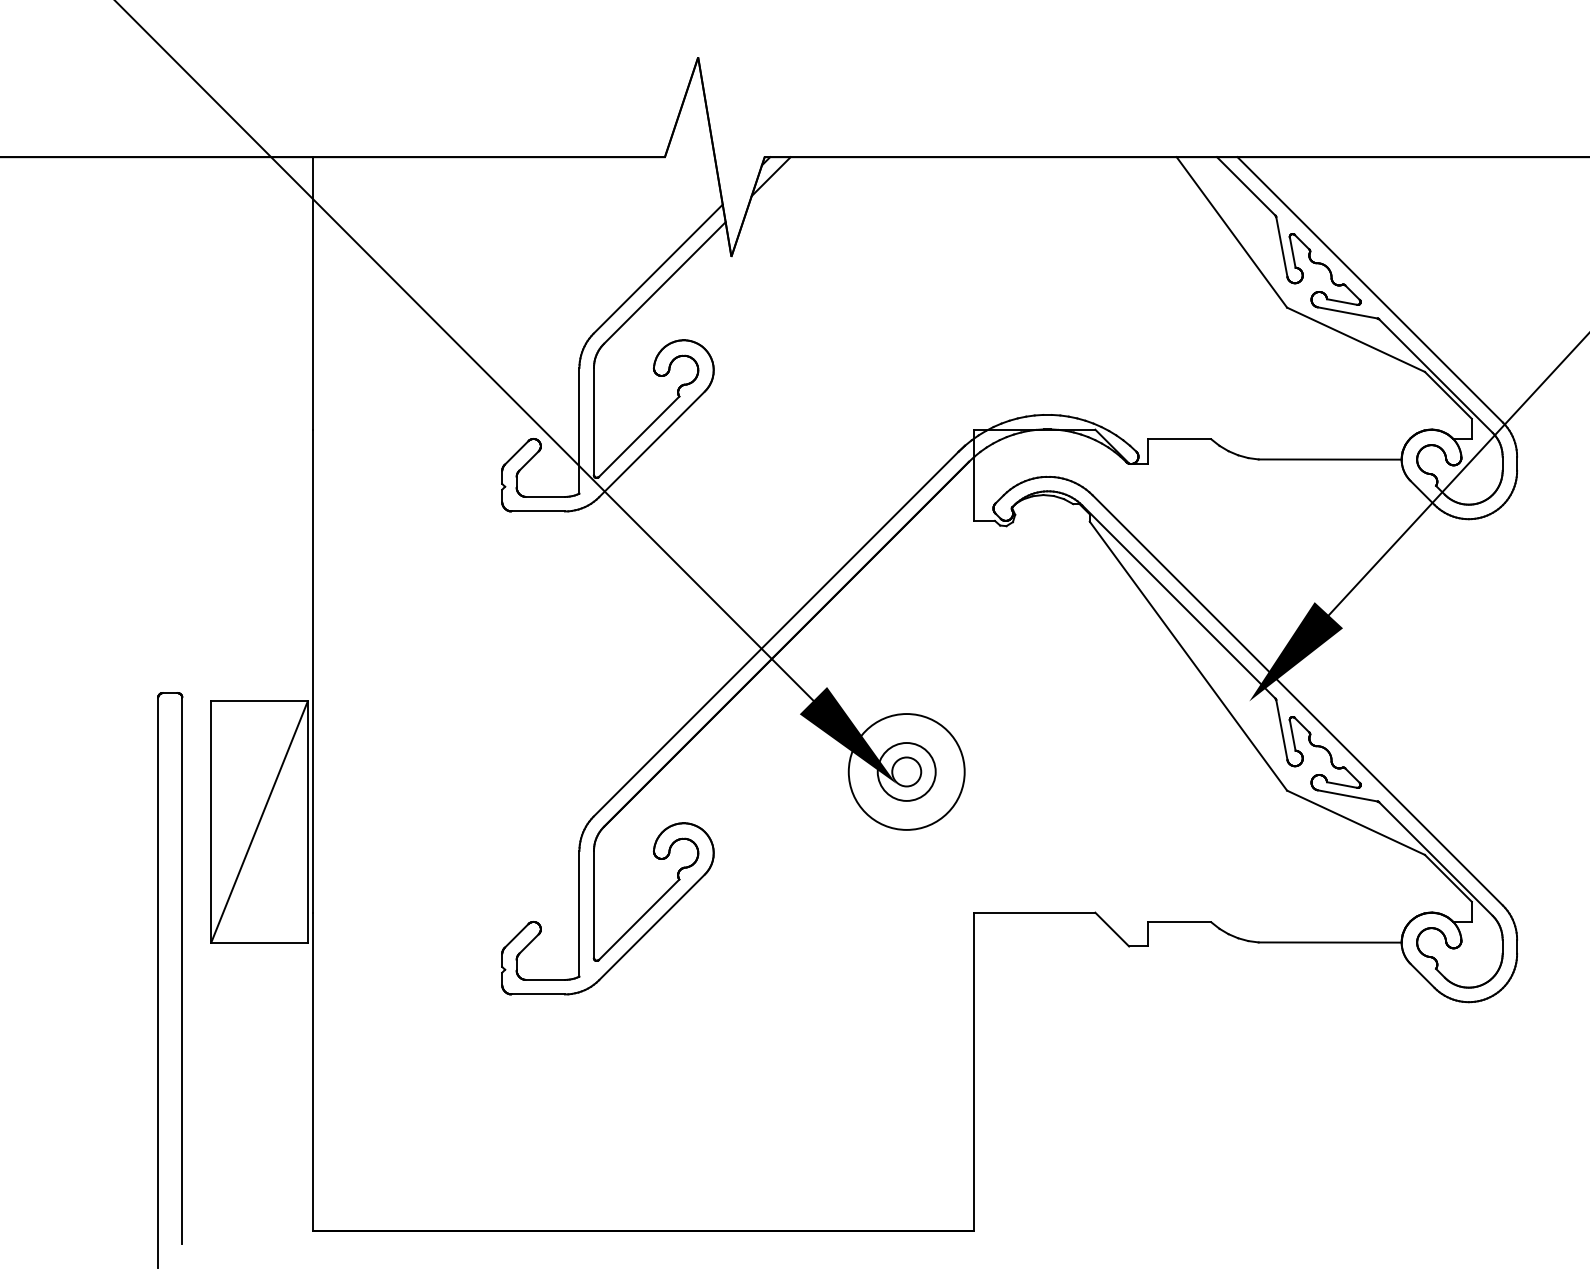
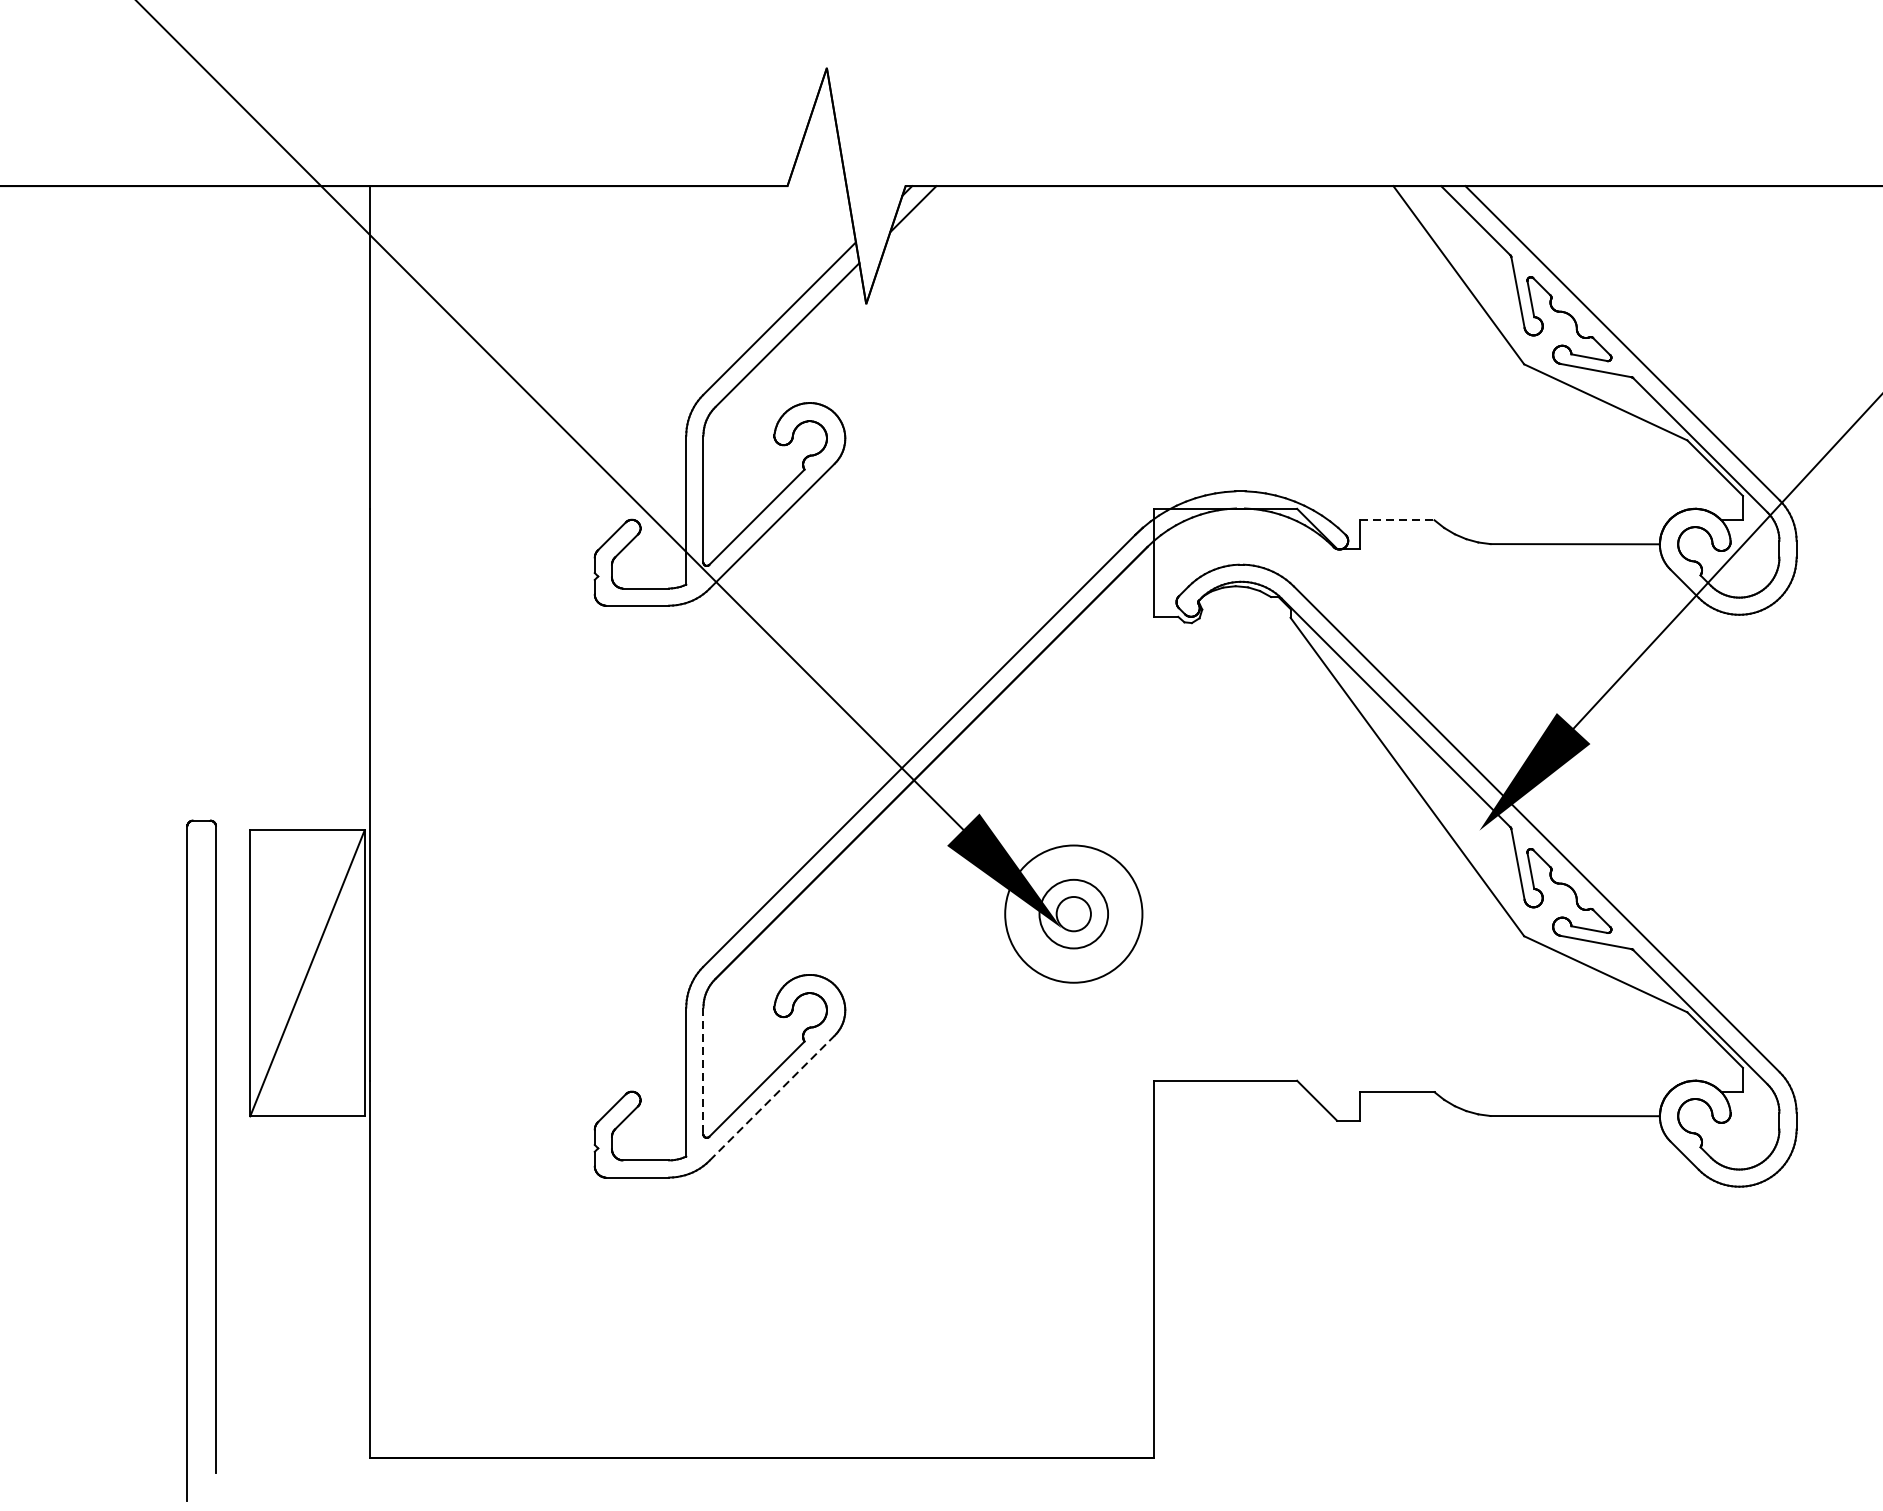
line: (1180, 439) -> (1397, 520), solid -> dashed
line: (593, 904) -> (702, 1071), solid -> dashed
line: (652, 927) -> (772, 1098), solid -> dashed

